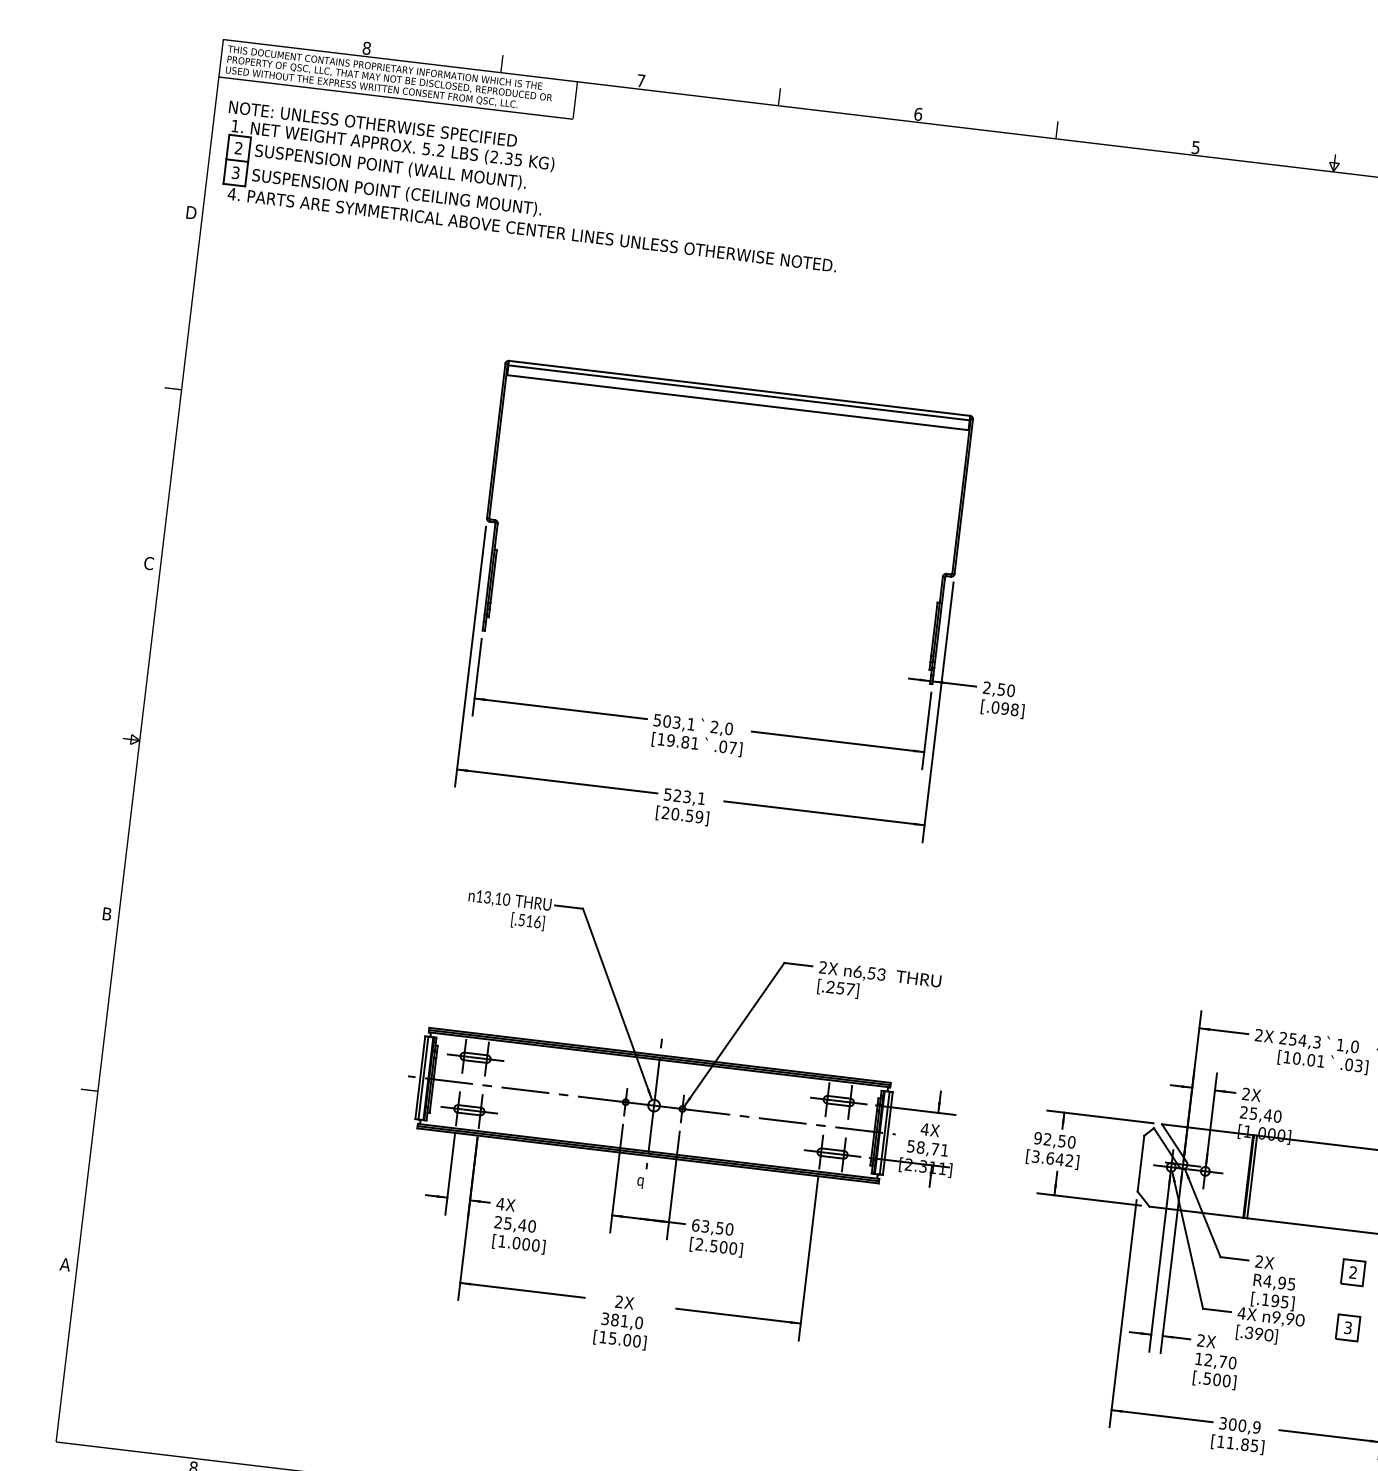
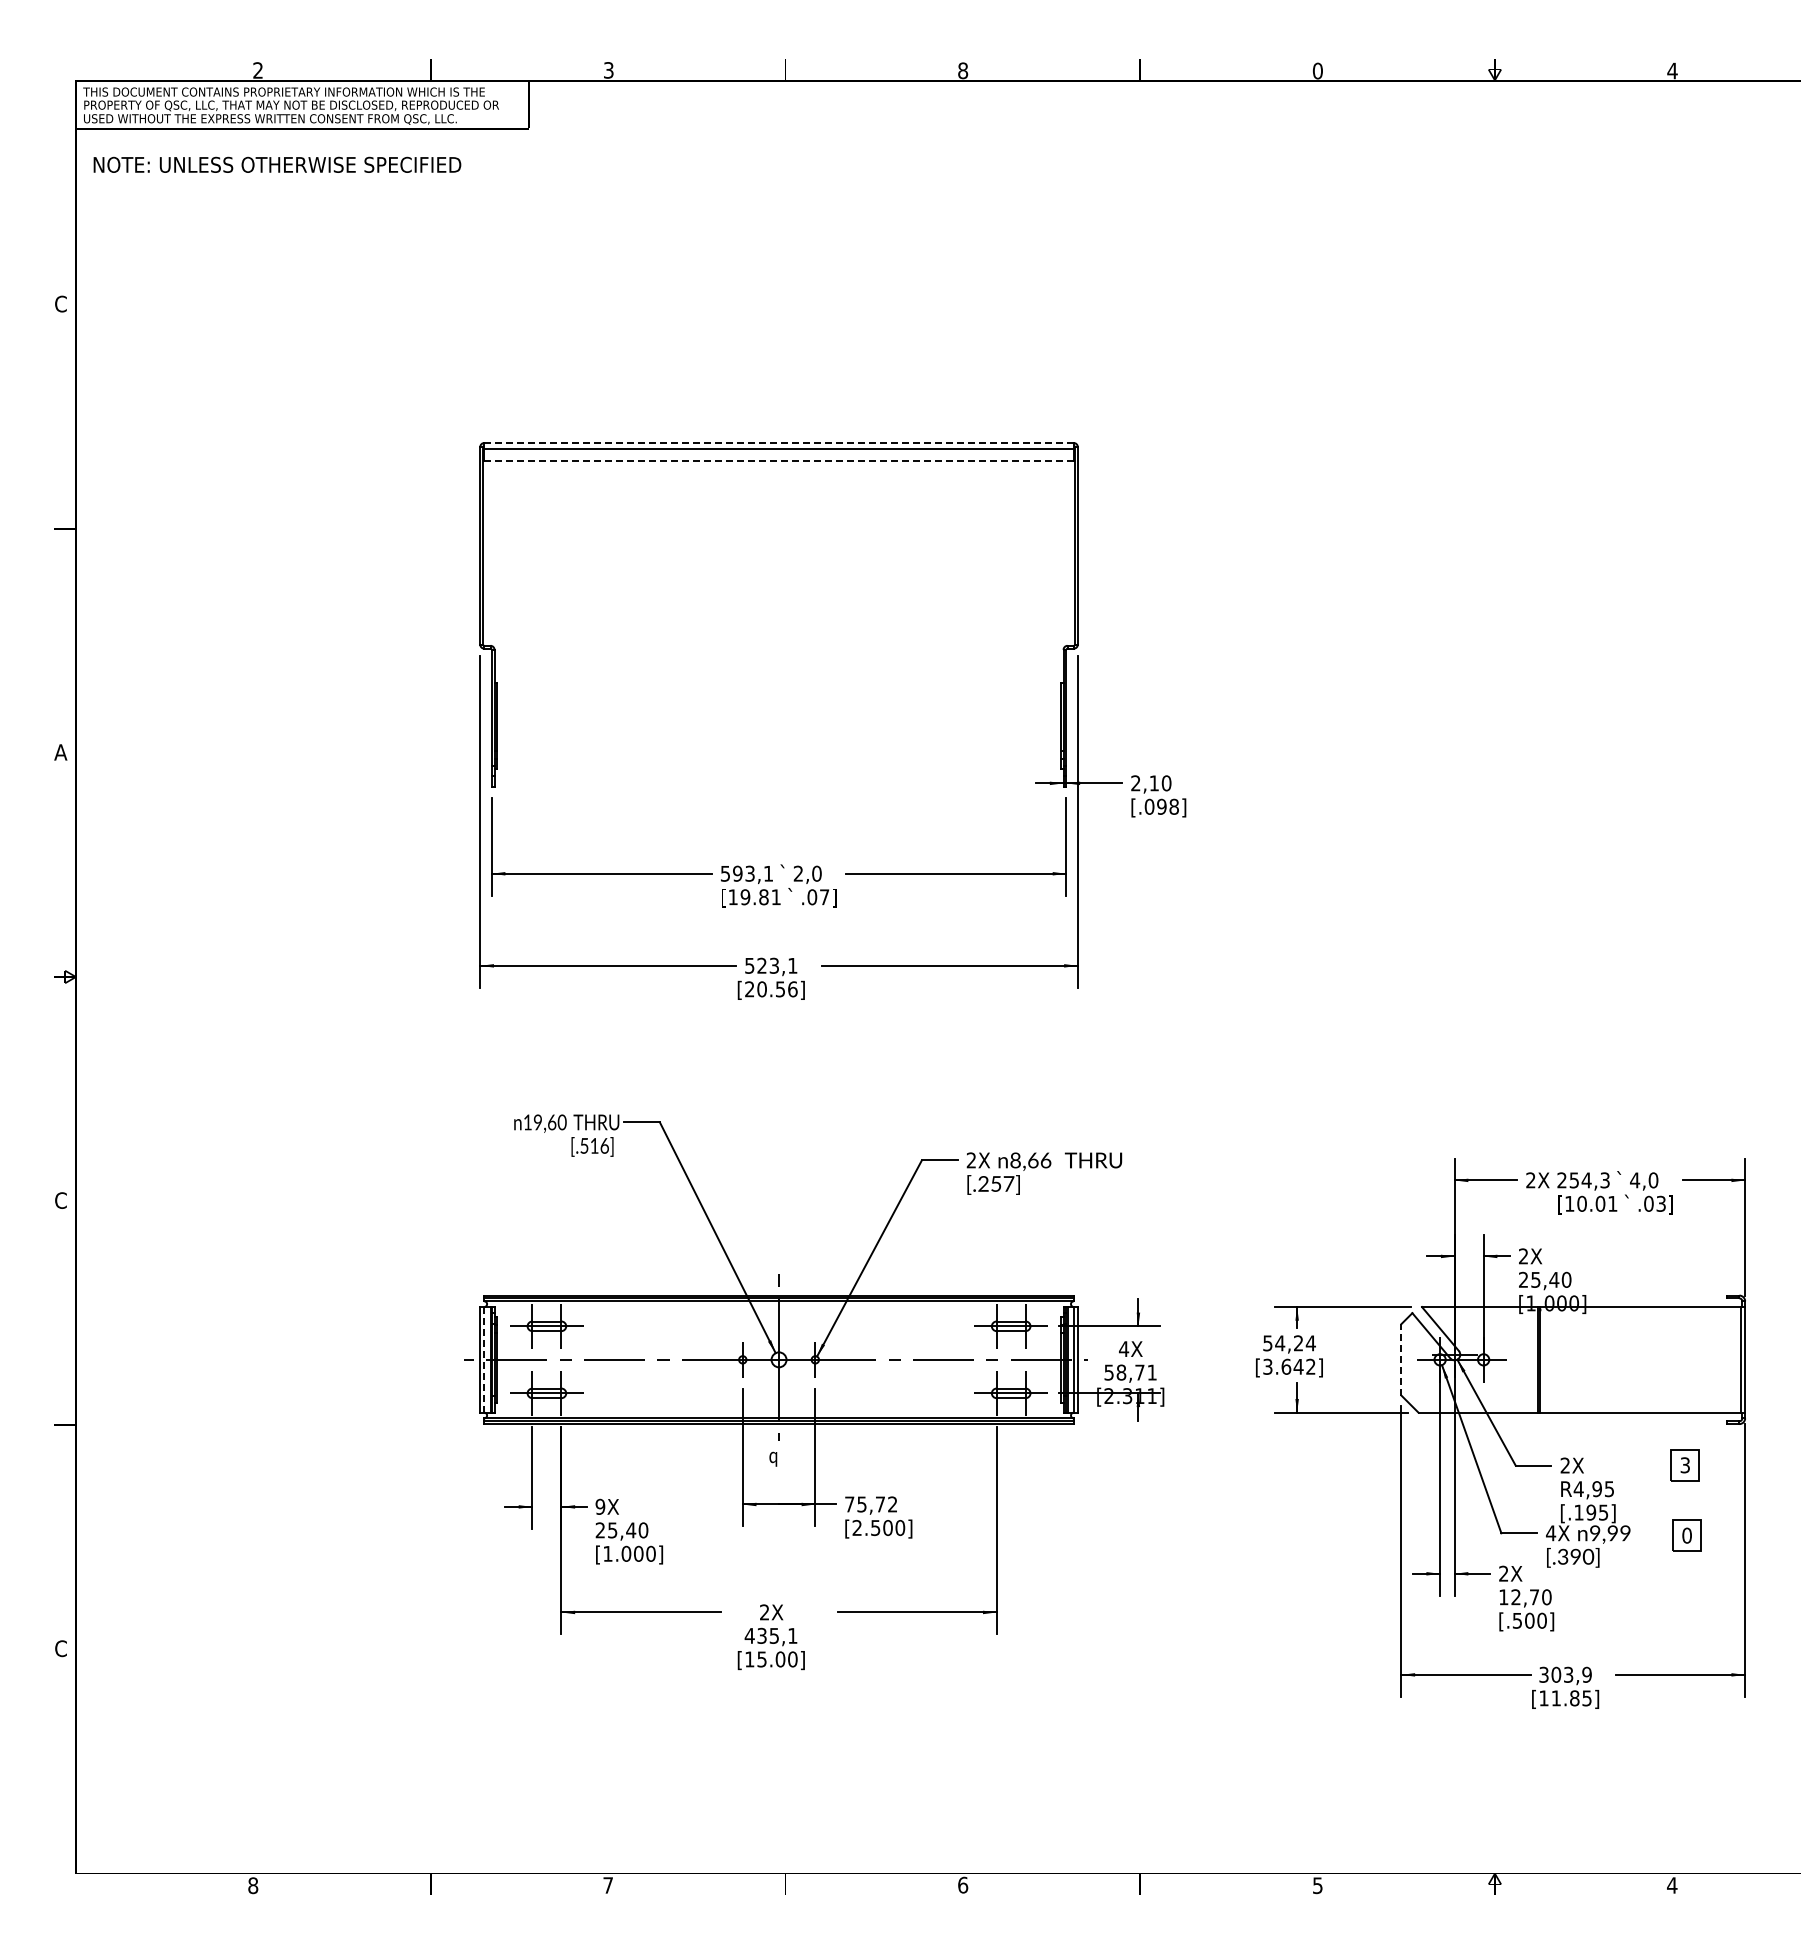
text: (367, 48) -> (258, 70), 8 -> 2
text: (640, 80) -> (608, 70), 7 -> 3
text: (918, 114) -> (963, 70), 6 -> 8
text: (1195, 147) -> (1317, 70), 5 -> 0
part: (532, 202) -> (489, 239), removed
text: (191, 212) -> (61, 303), D -> C
line: (739, 388) -> (779, 443), solid -> dashed
line: (738, 402) -> (779, 461), solid -> dashed
text: (148, 563) -> (60, 752), C -> A
text: (1000, 689) -> (1153, 783), 2,50 -> 2,10
text: (666, 721) -> (737, 873), 503,1 -> 593,1
text: (699, 817) -> (792, 989), [20.59] -> [20.56]
text: (492, 898) -> (544, 1122), 13,10 -> 19,60
text: (106, 913) -> (60, 1200), B -> C
text: (869, 973) -> (1030, 1160), 6,53 -> 8,66
text: (1340, 1045) -> (1635, 1180), 1,0 -> 4,0
line: (423, 1077) -> (484, 1359), solid -> dashed
text: (1054, 1140) -> (1289, 1343), 92,50 -> 54,24
line: (1141, 1163) -> (1401, 1359), solid -> dashed
line: (1252, 1176) -> (1543, 1359), removed
text: (500, 1203) -> (600, 1506), 4X -> 9X
text: (712, 1227) -> (871, 1504), 63,50 -> 75,72
text: (64, 1264) -> (60, 1648), A -> C
text: (1352, 1272) -> (1684, 1465), 2 -> 3
text: (621, 1320) -> (770, 1635), 381,0 -> 435,1
text: (1300, 1320) -> (1625, 1533), 9,90 -> 9,99
text: (1347, 1327) -> (1686, 1535), 3 -> 0
text: (1242, 1425) -> (1568, 1674), 300,9 -> 303,9

